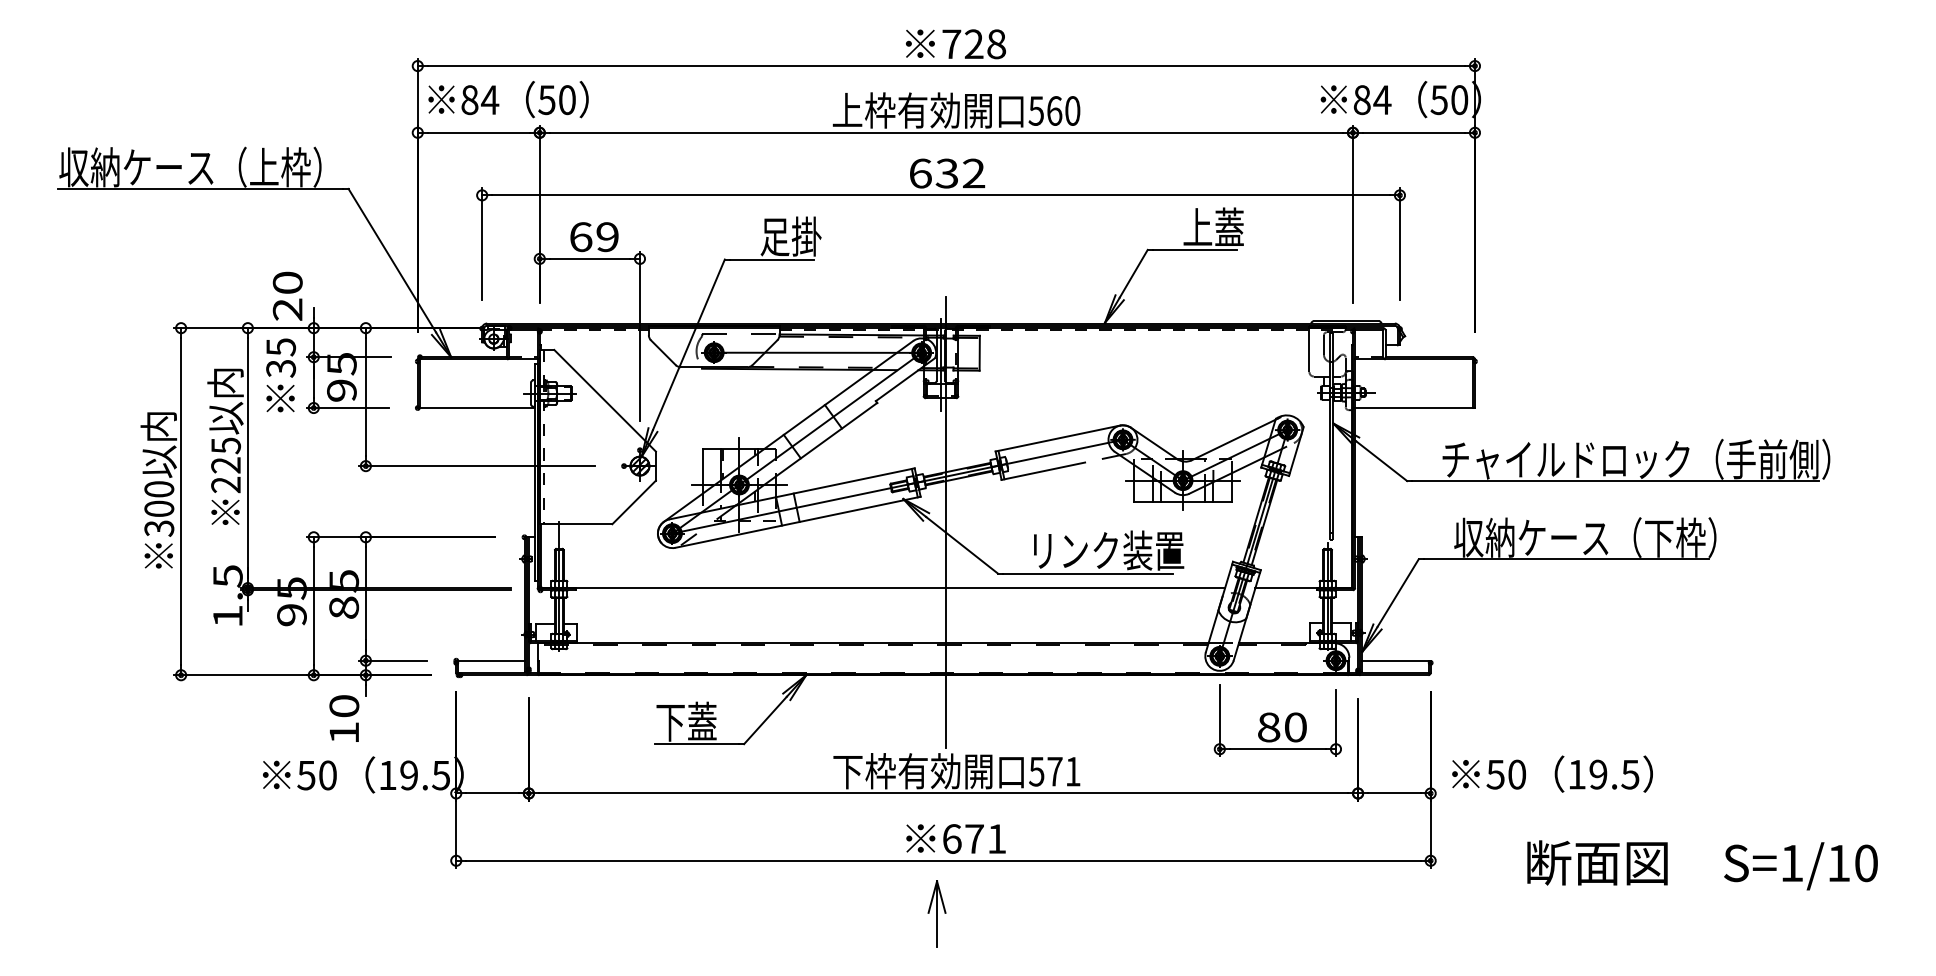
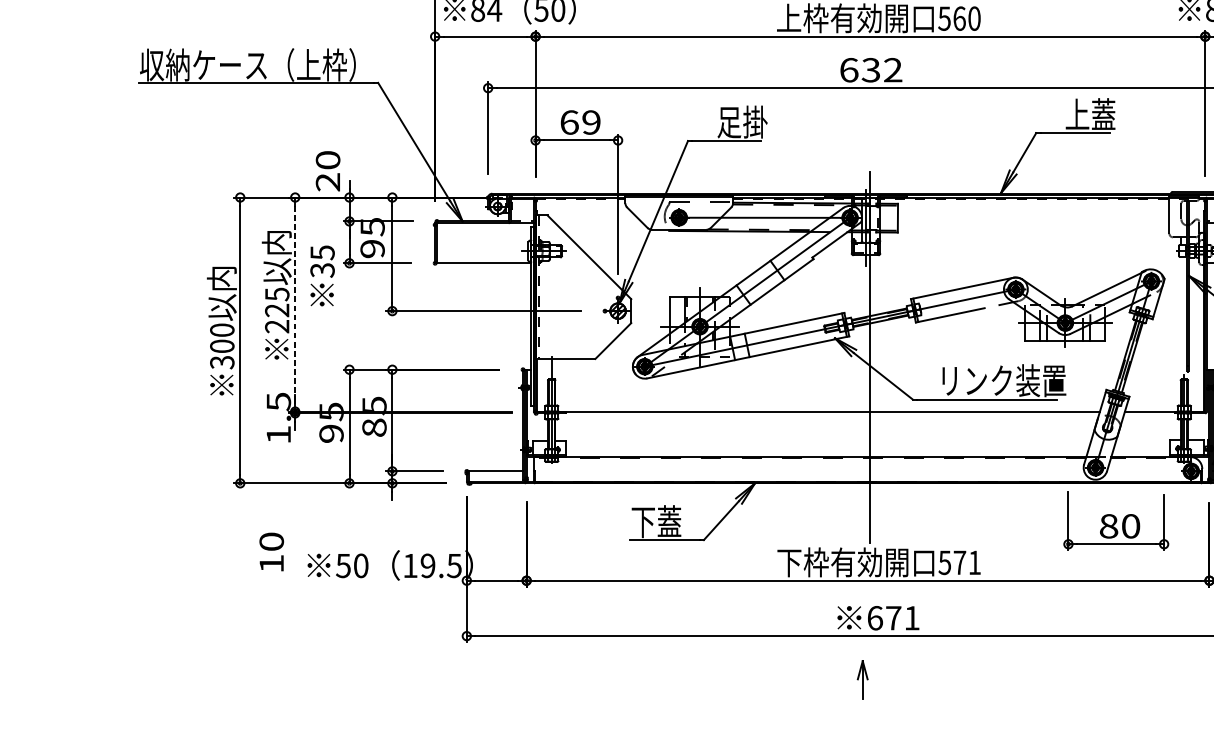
text: (281, 375) -> (322, 276), moved
line: (247, 458) -> (294, 304), solid -> dashed
text: (344, 718) -> (271, 551), moved
part: (1277, 720) -> (1115, 520), moved
part: (936, 913) -> (862, 679), size x0.7

